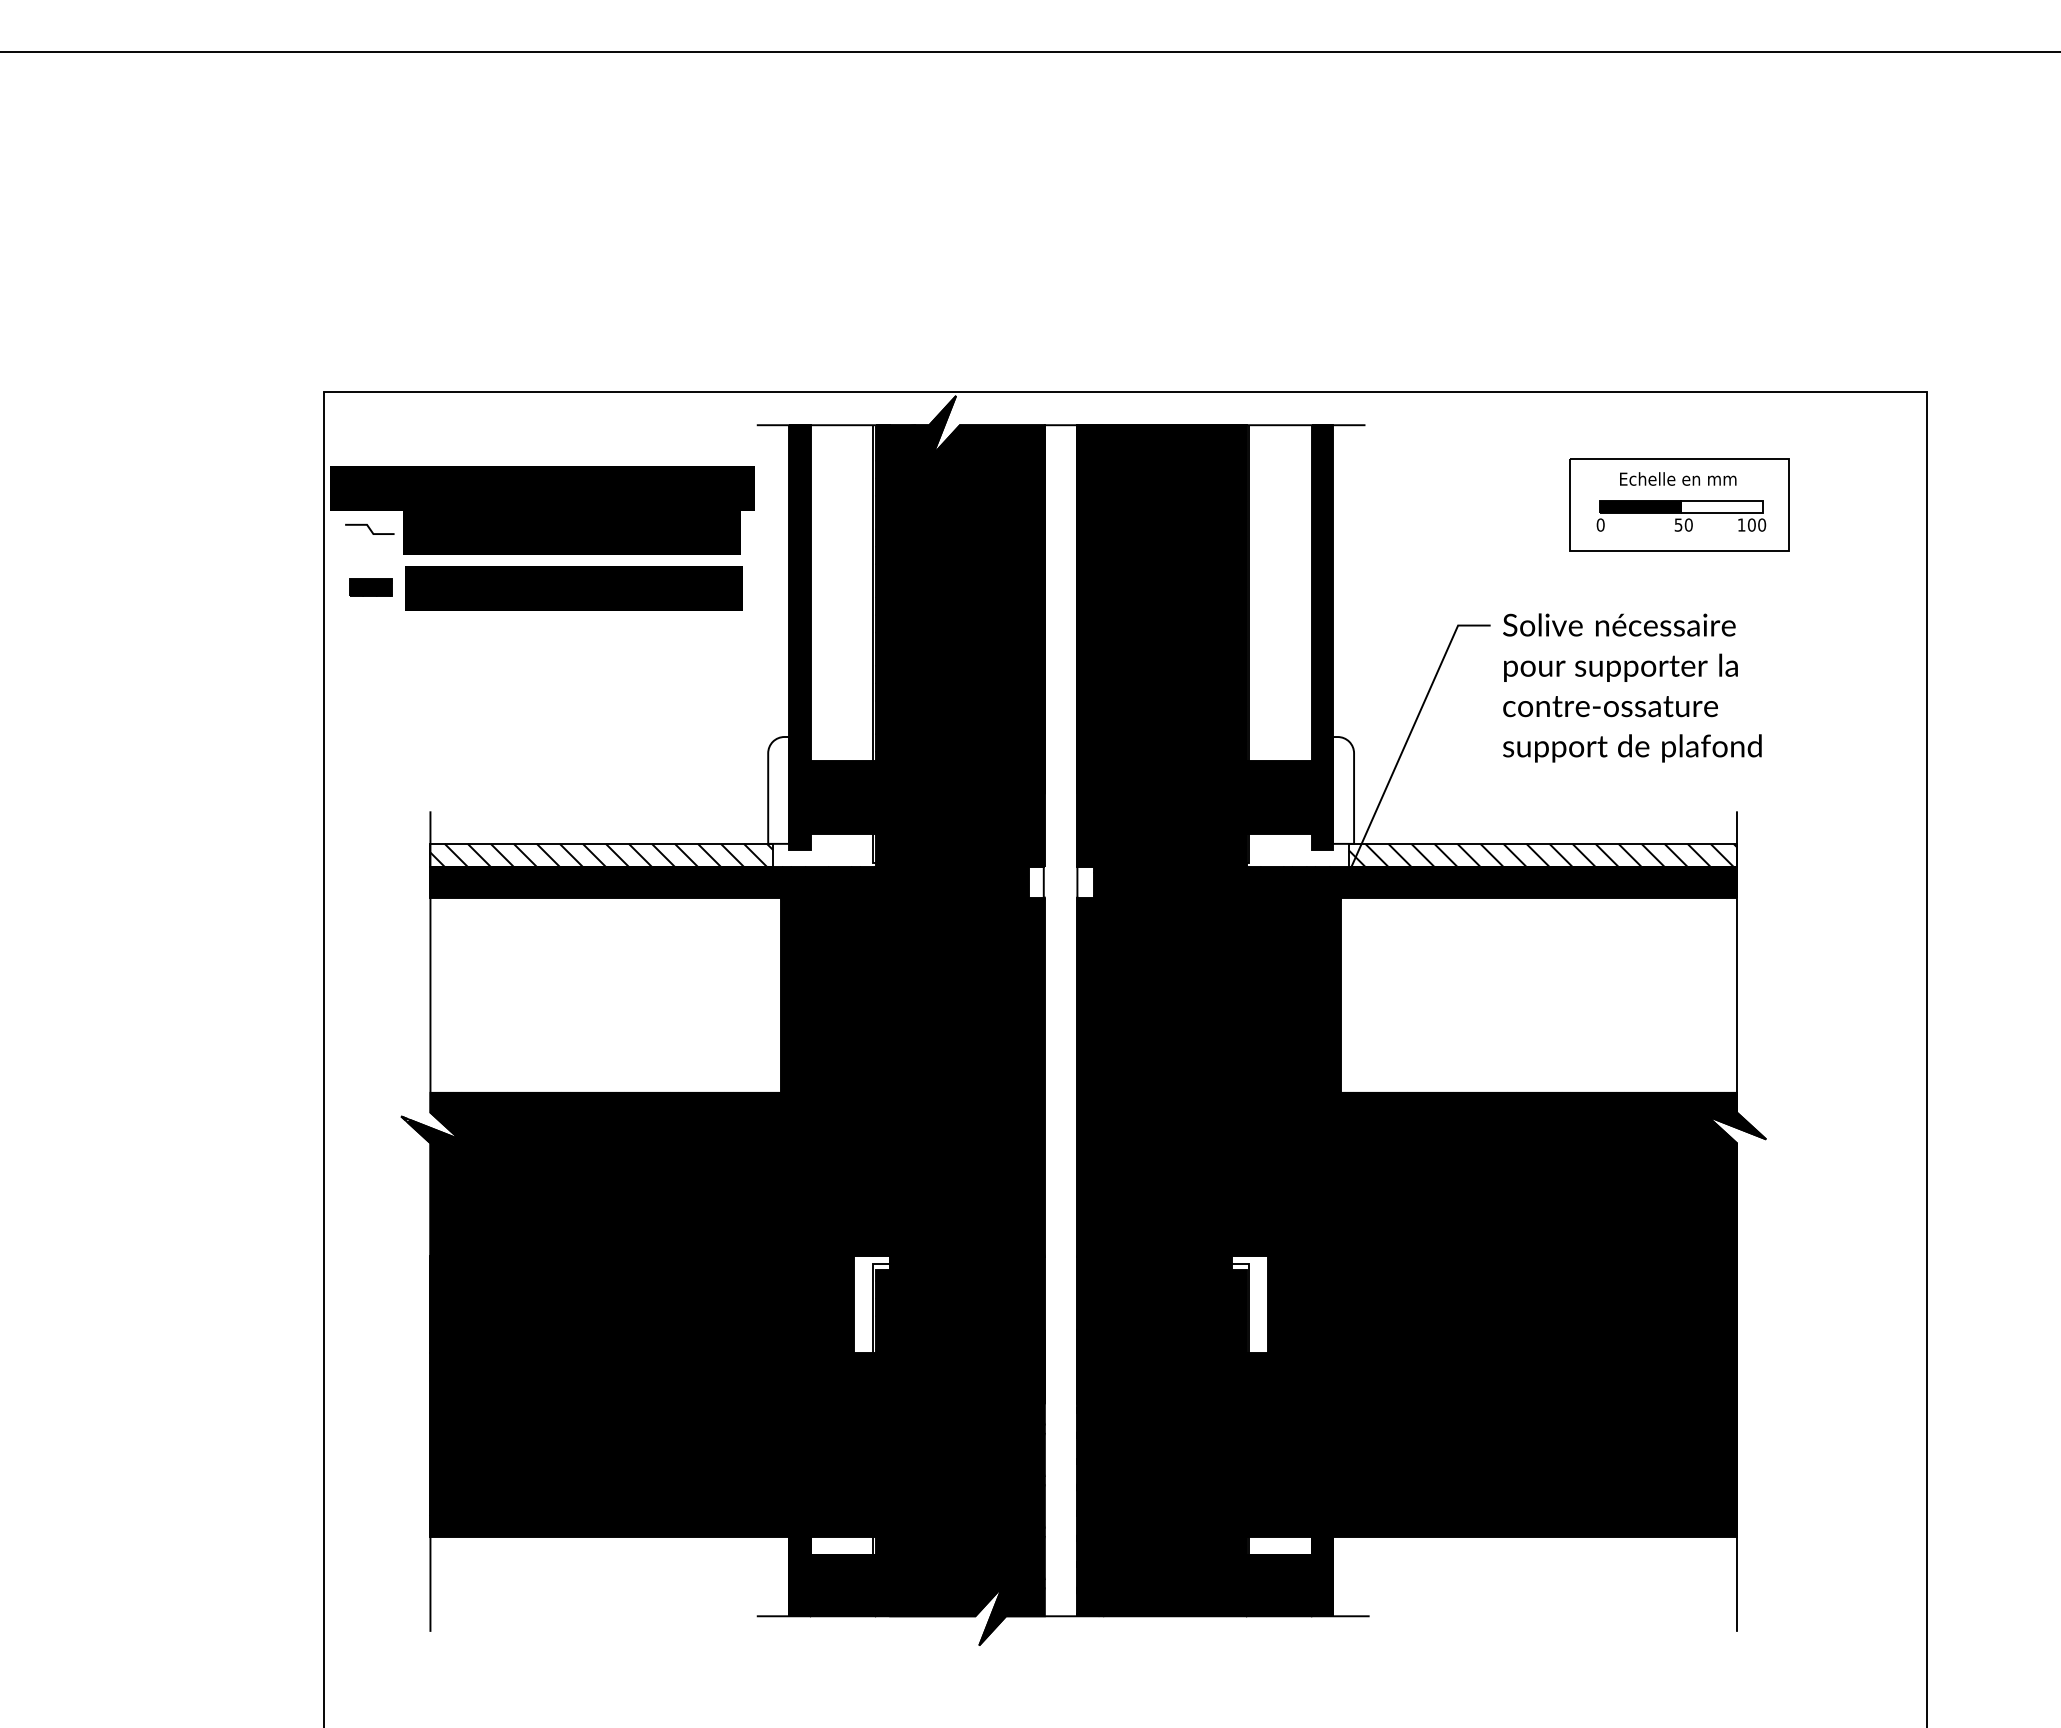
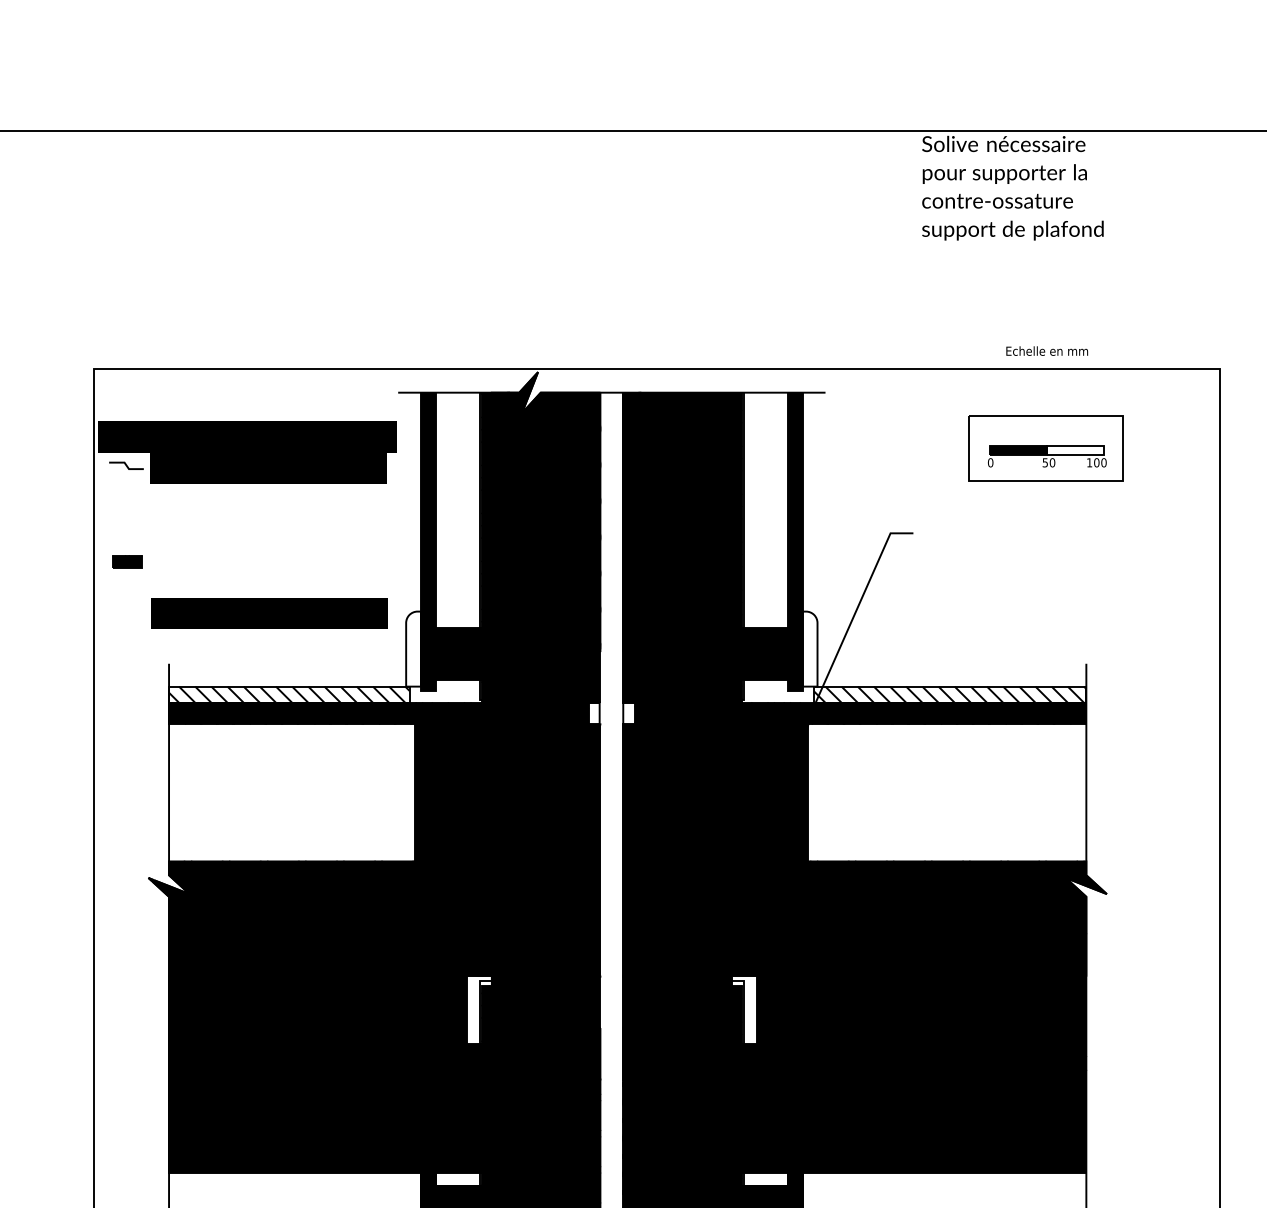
text: (1678, 478) -> (1047, 350), moved
part: (370, 587) -> (126, 561), moved
text: (573, 588) -> (269, 613), moved
text: (1632, 687) -> (1012, 187), moved

